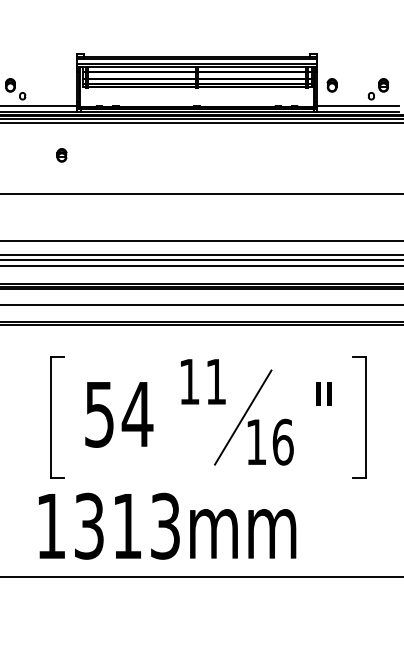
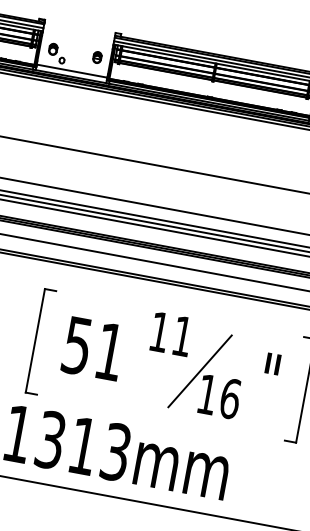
part: (61, 155) -> (97, 57), moved
text: (137, 414) -> (109, 351), 54 -> 51

